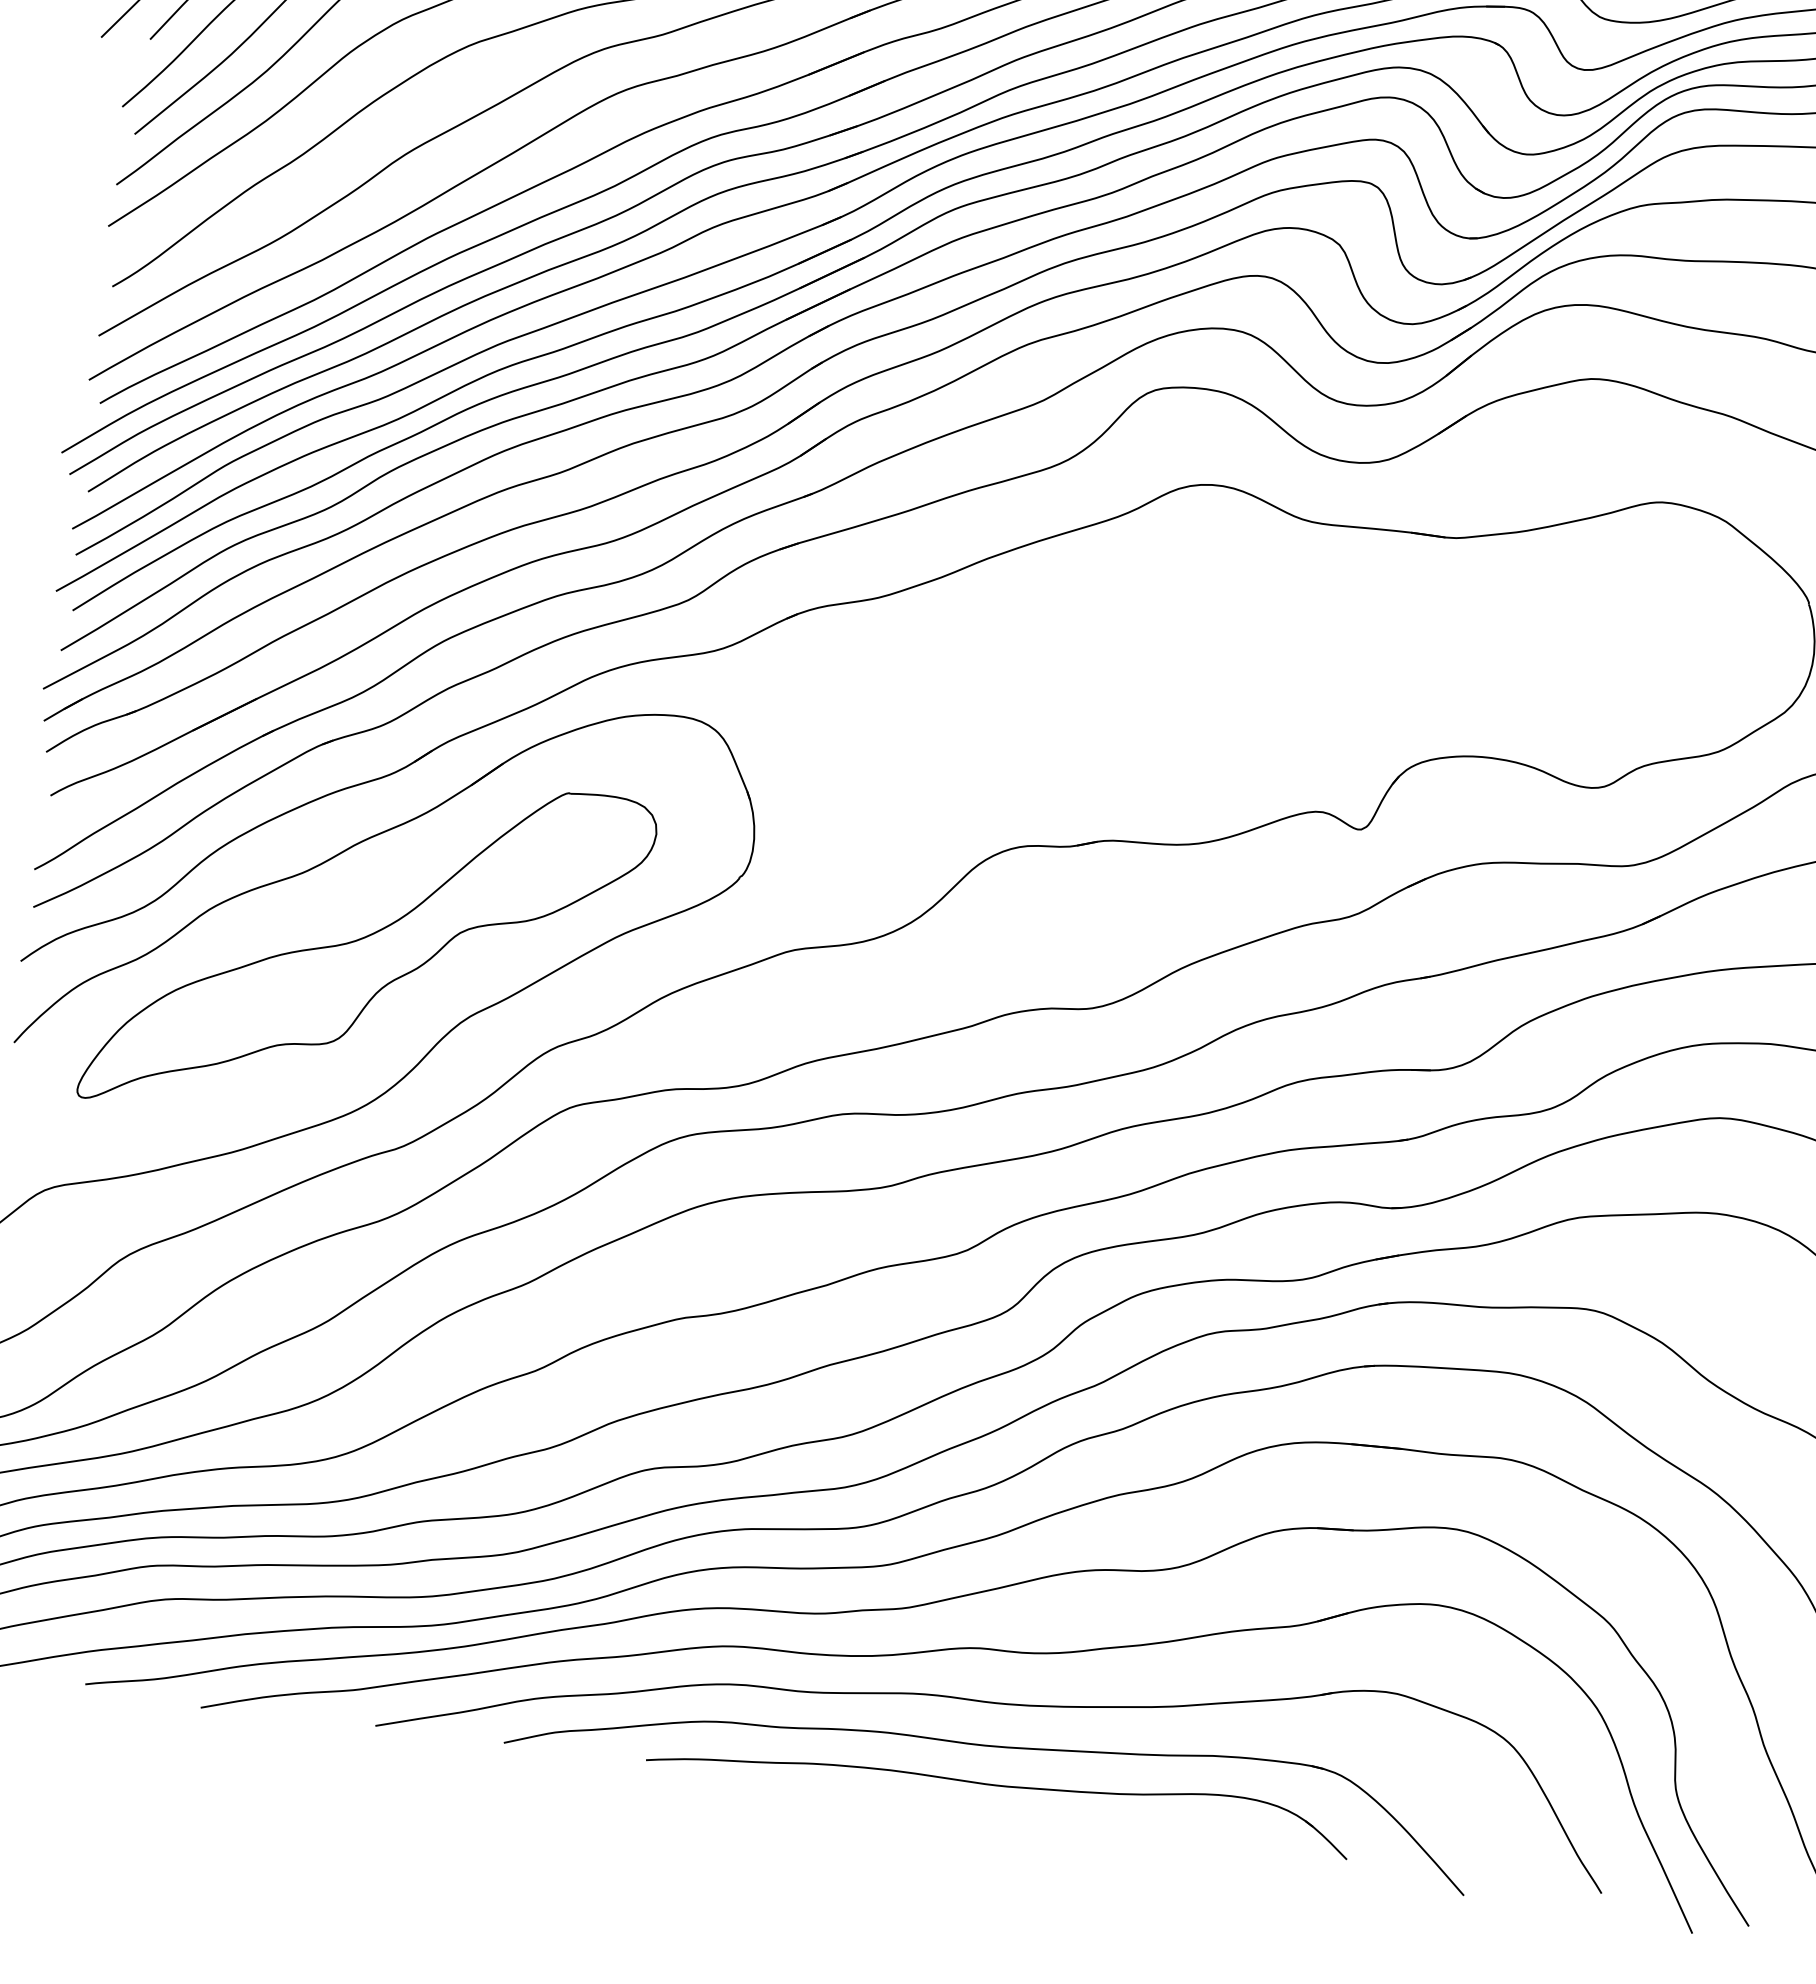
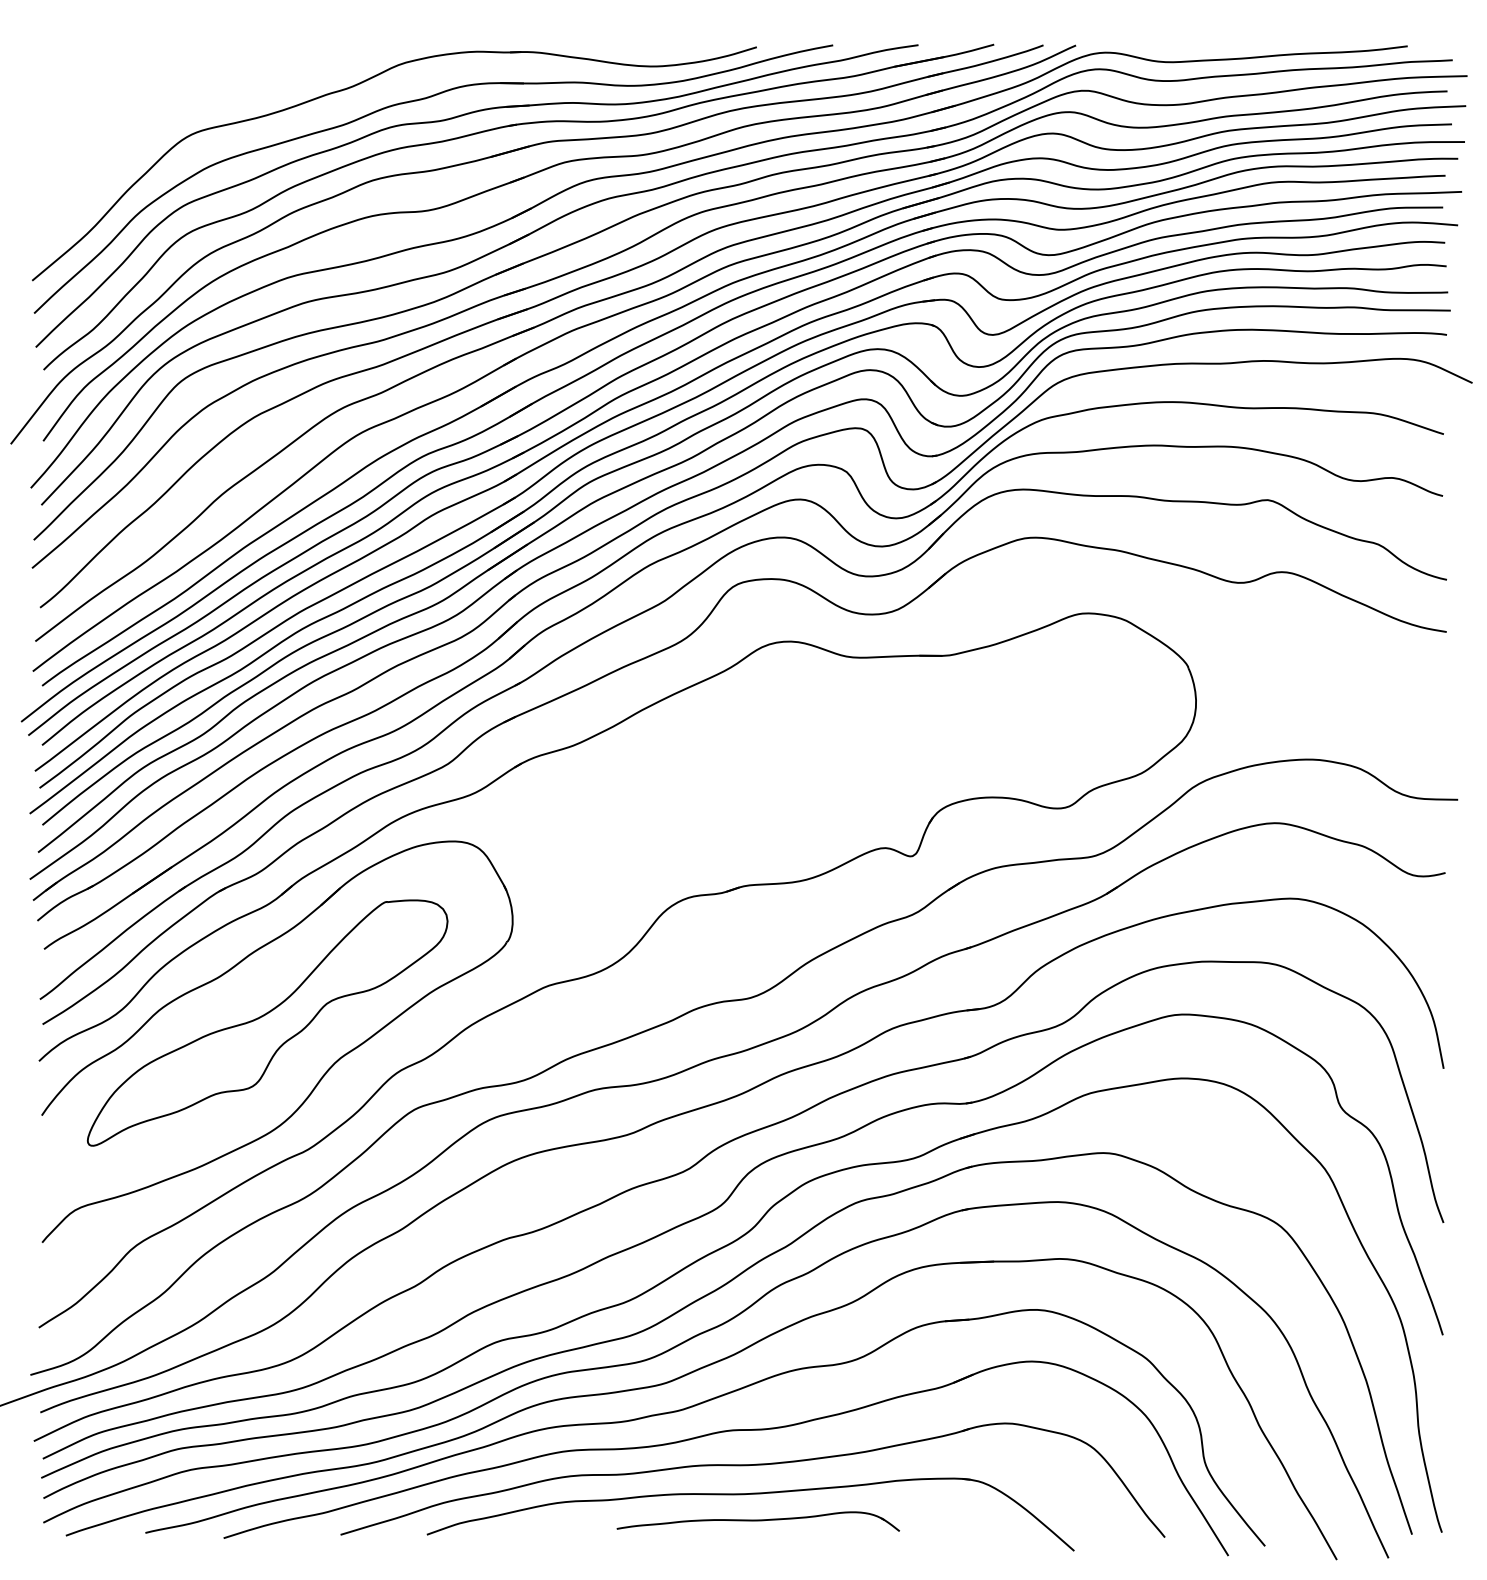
part: (999, 1789) -> (758, 1521), size x0.6

